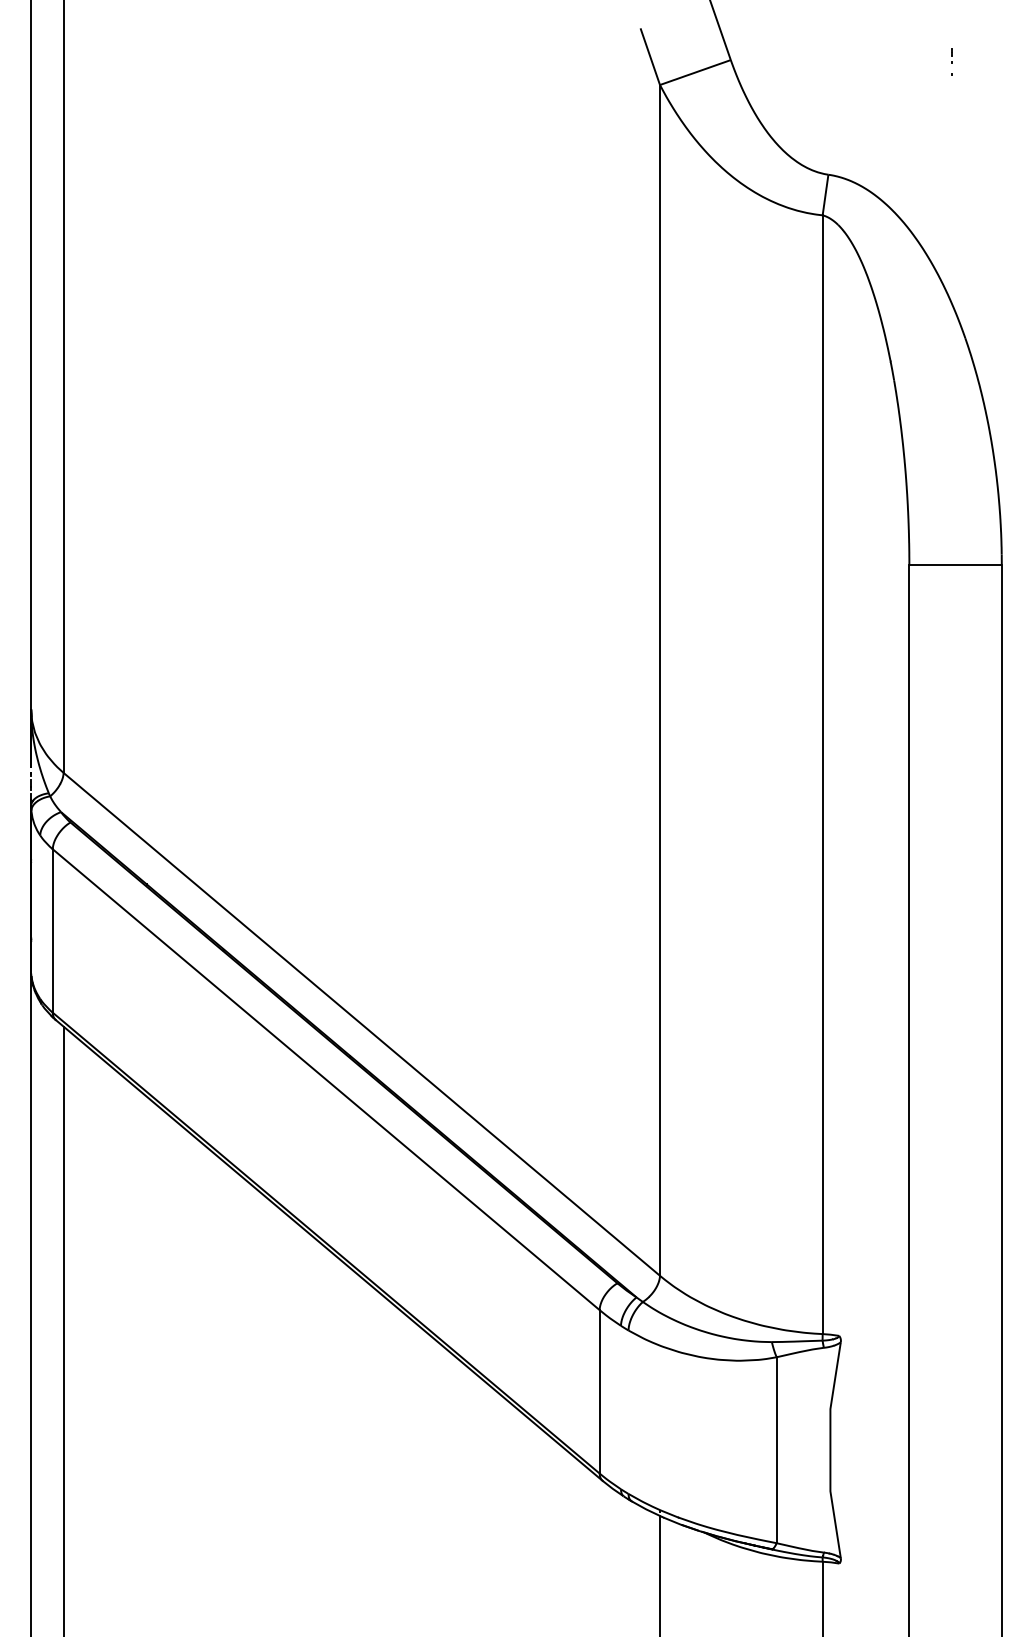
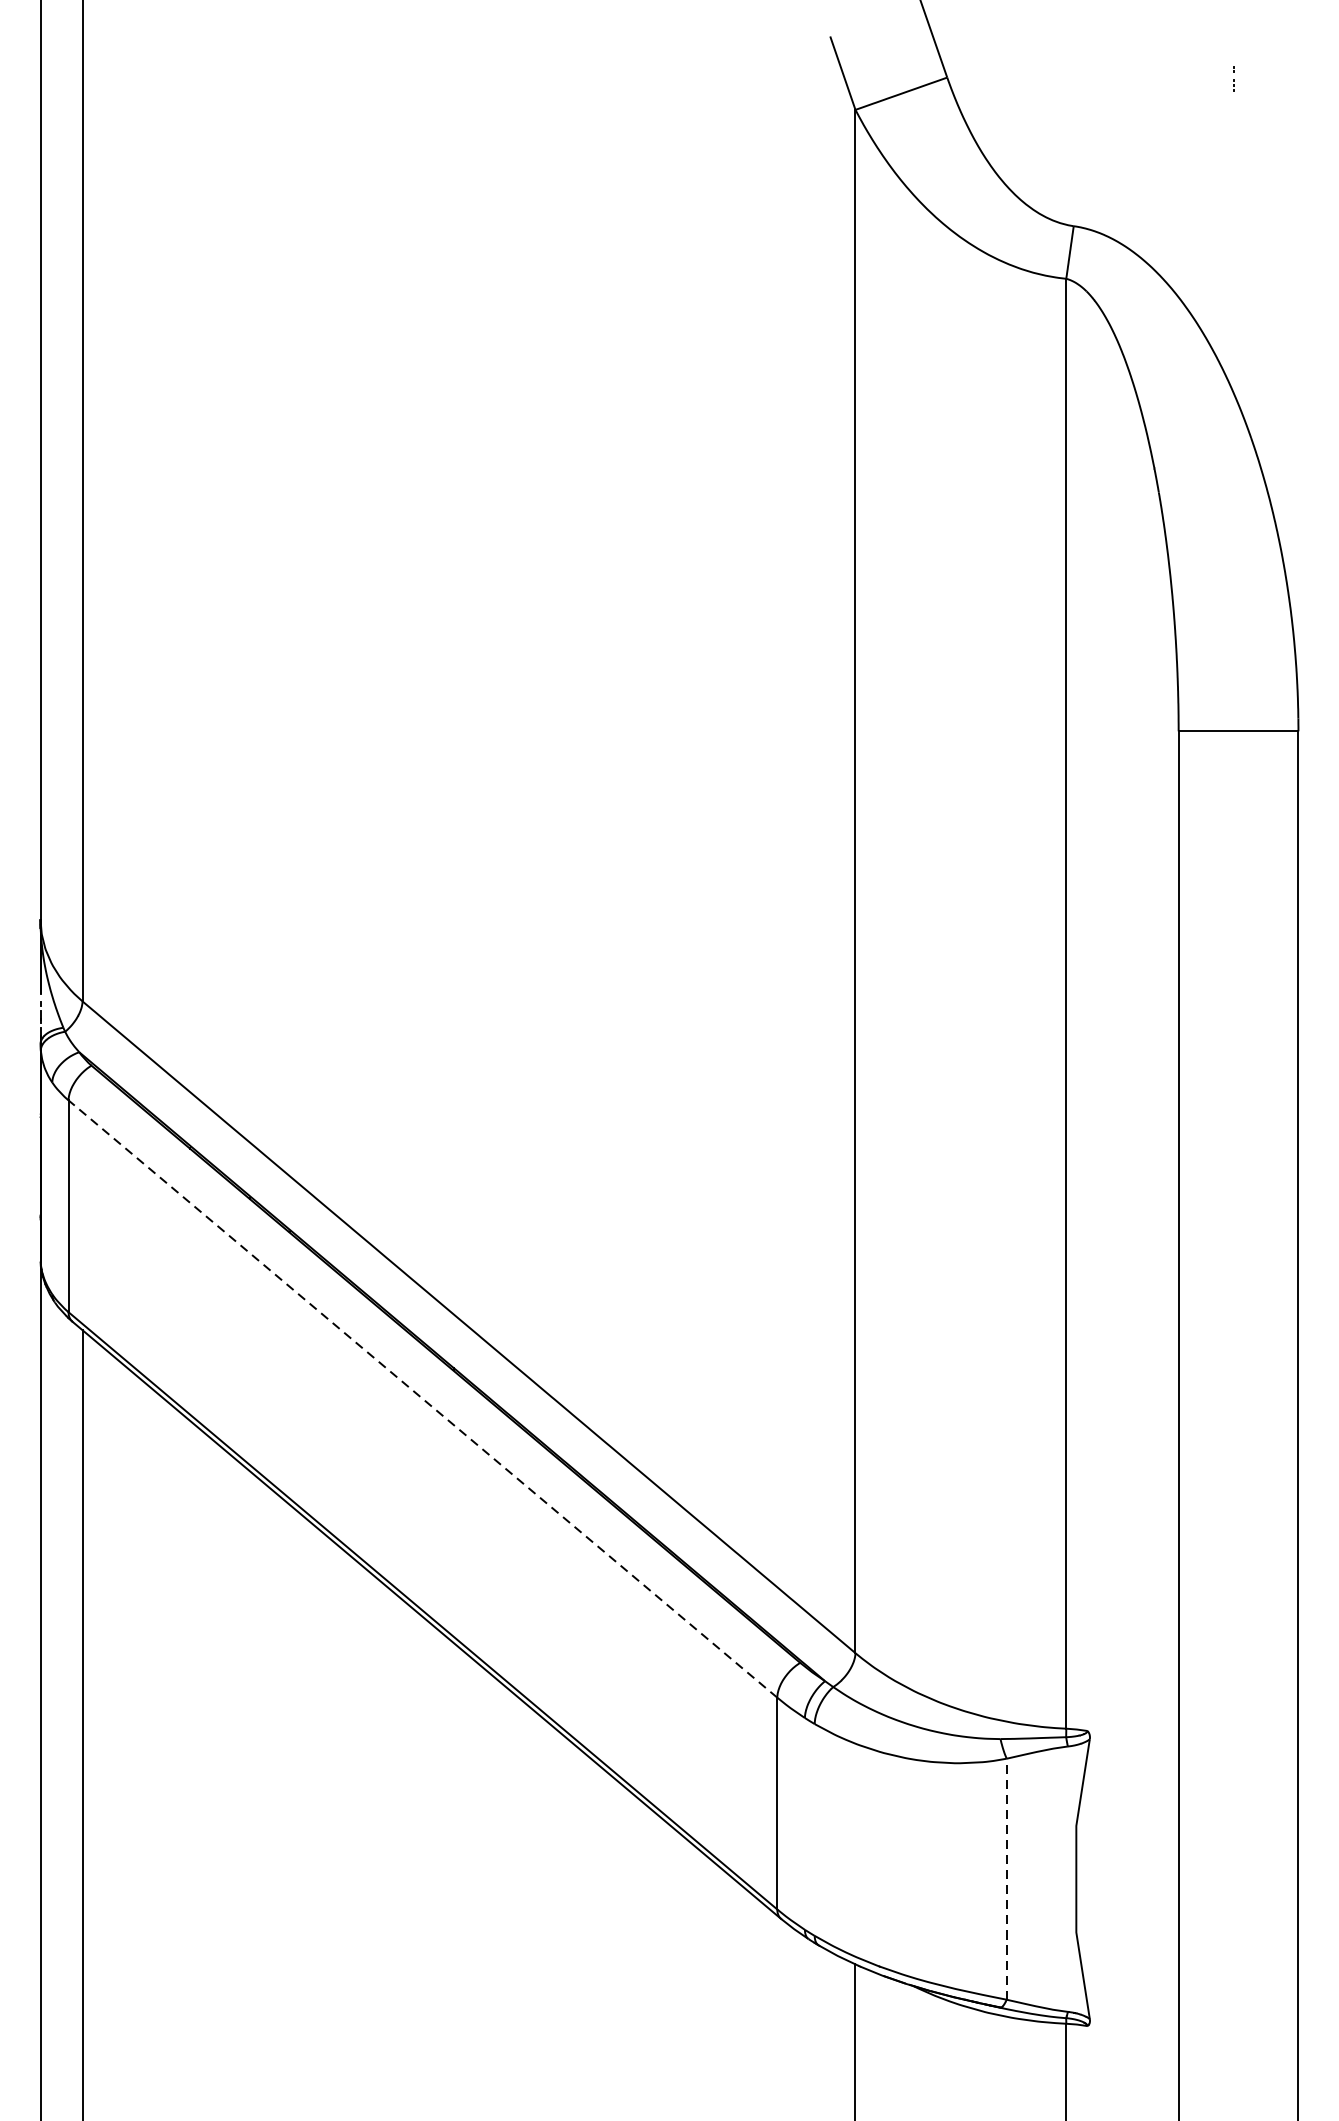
line: (326, 1079) -> (423, 1398), solid -> dashed
line: (776, 1450) -> (1006, 1879), solid -> dashed

